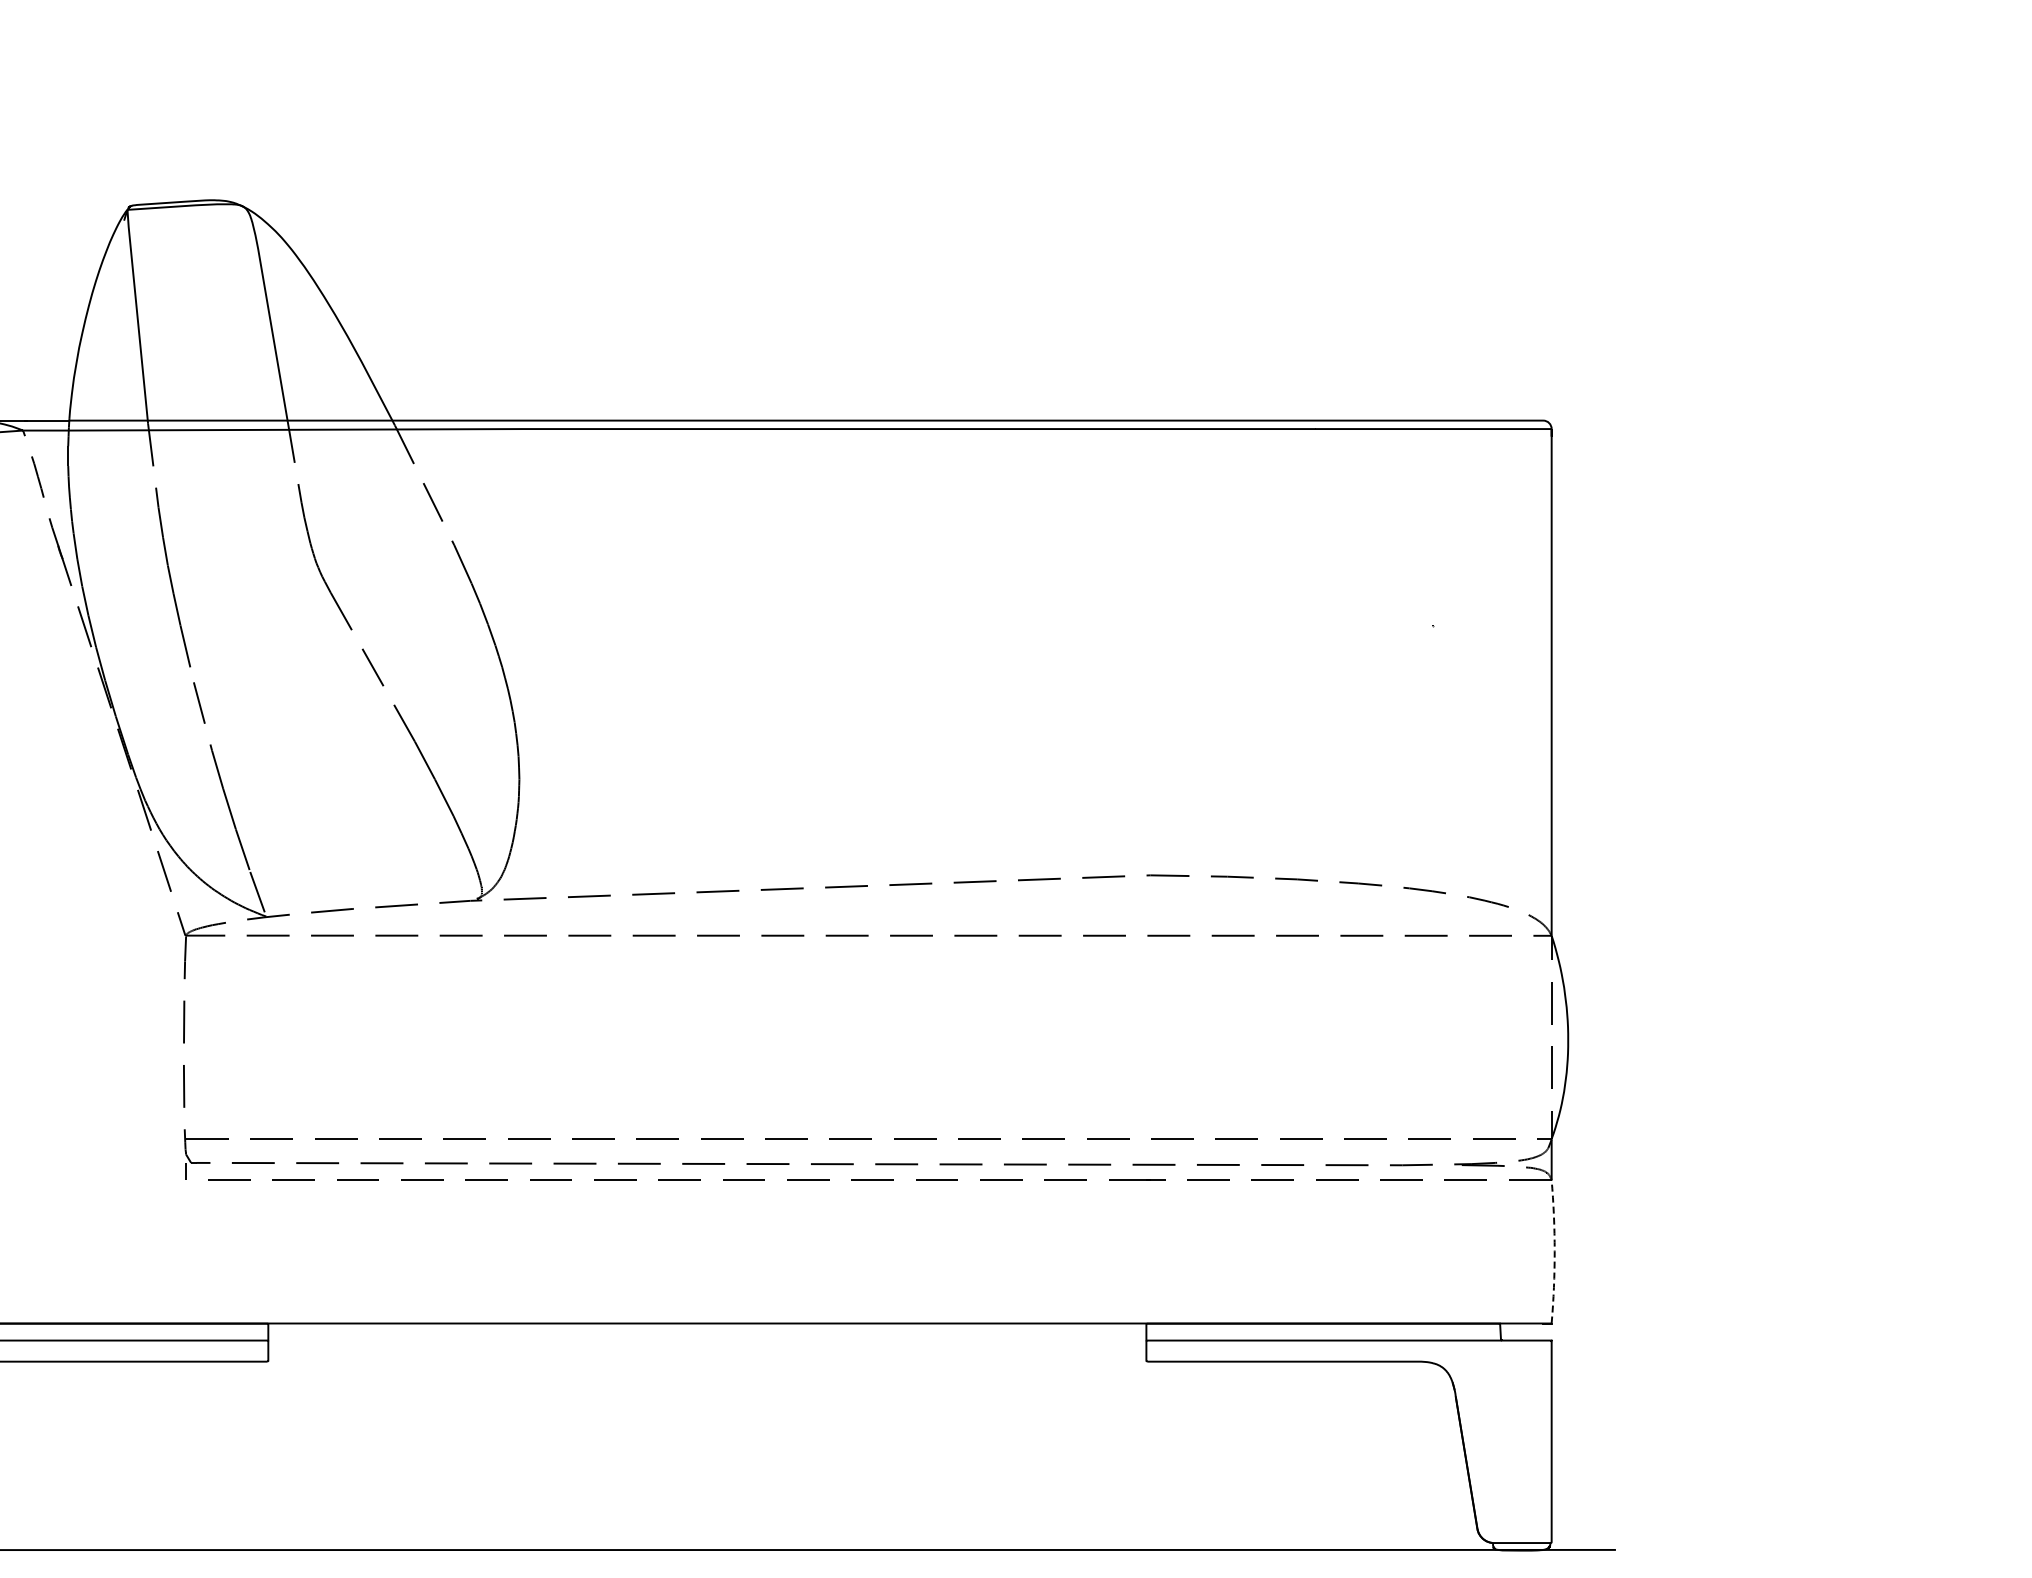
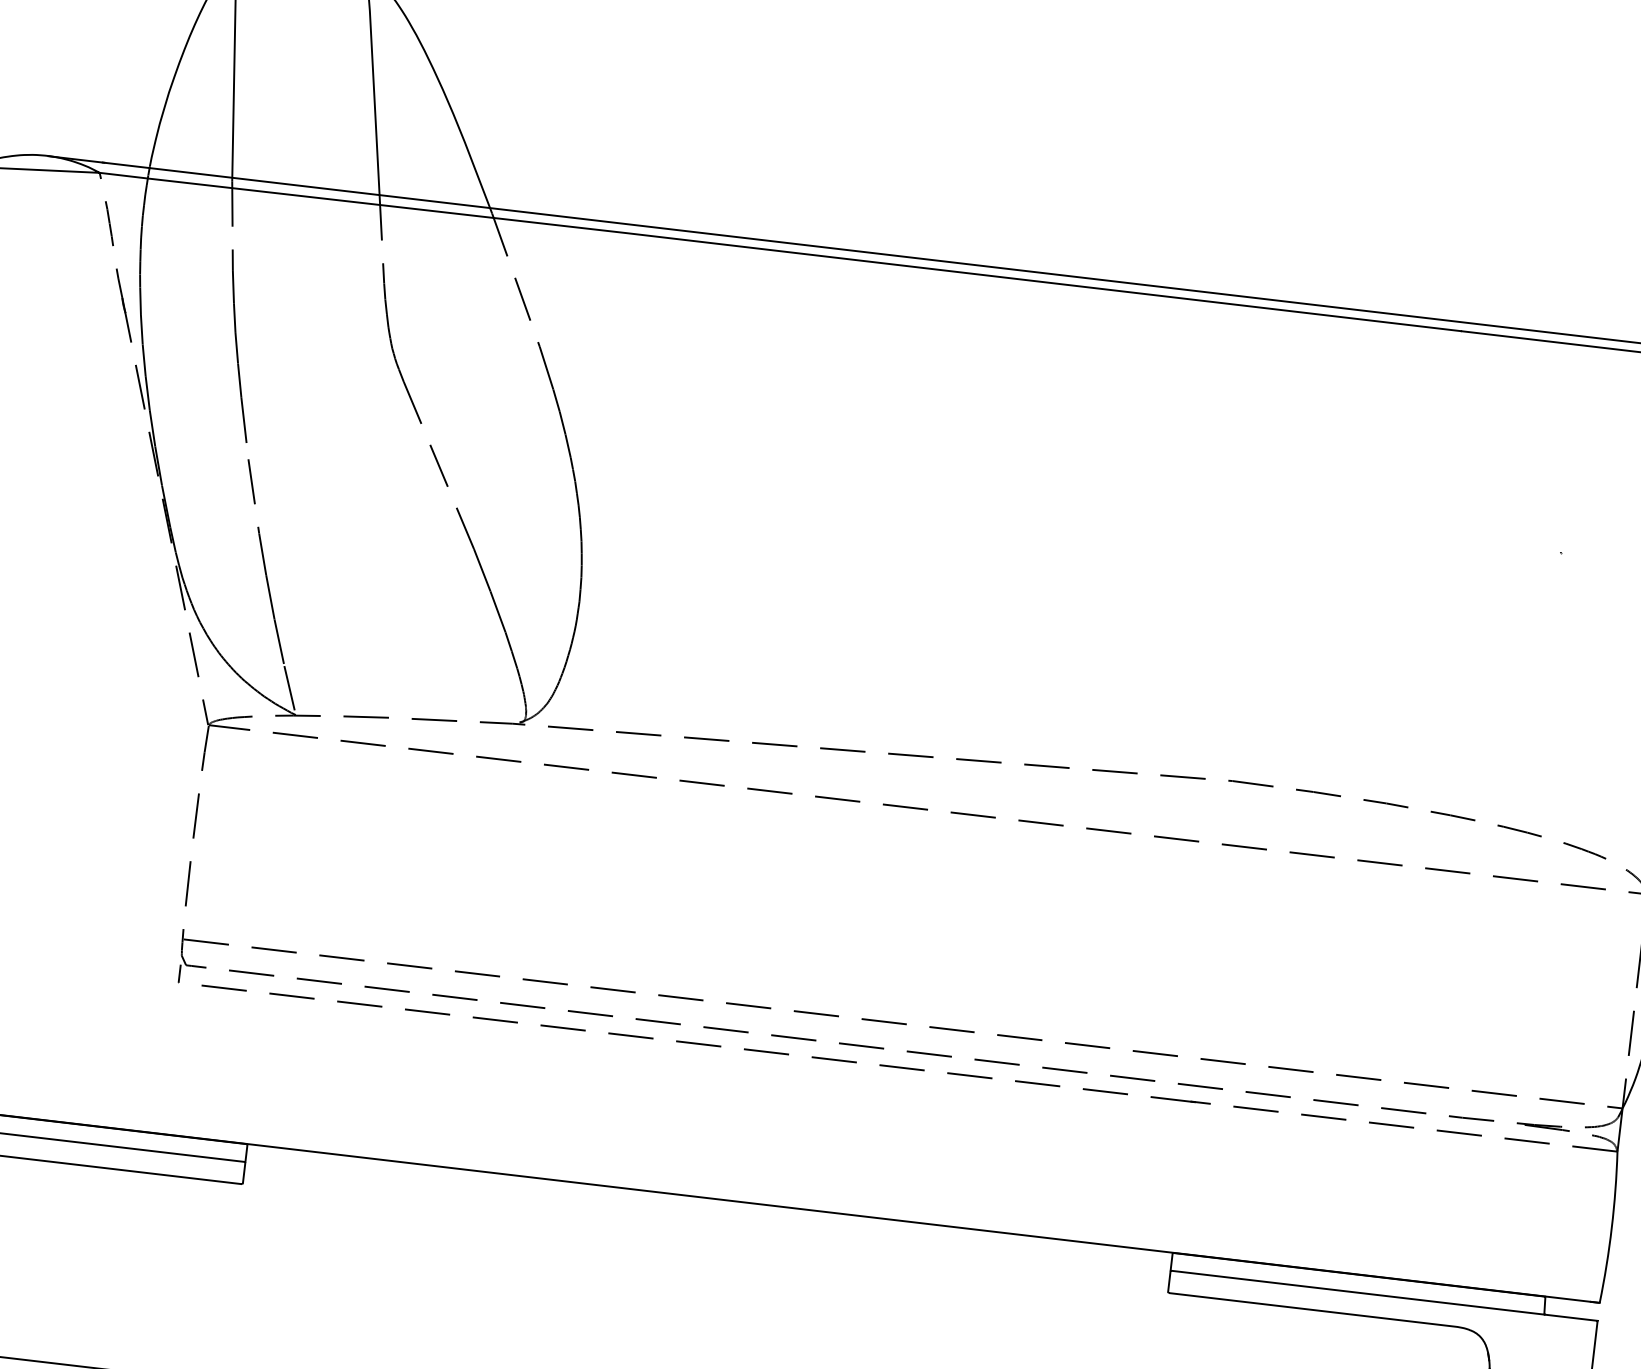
arc: (1554, 1251) -> (1611, 1227), dashed -> solid

